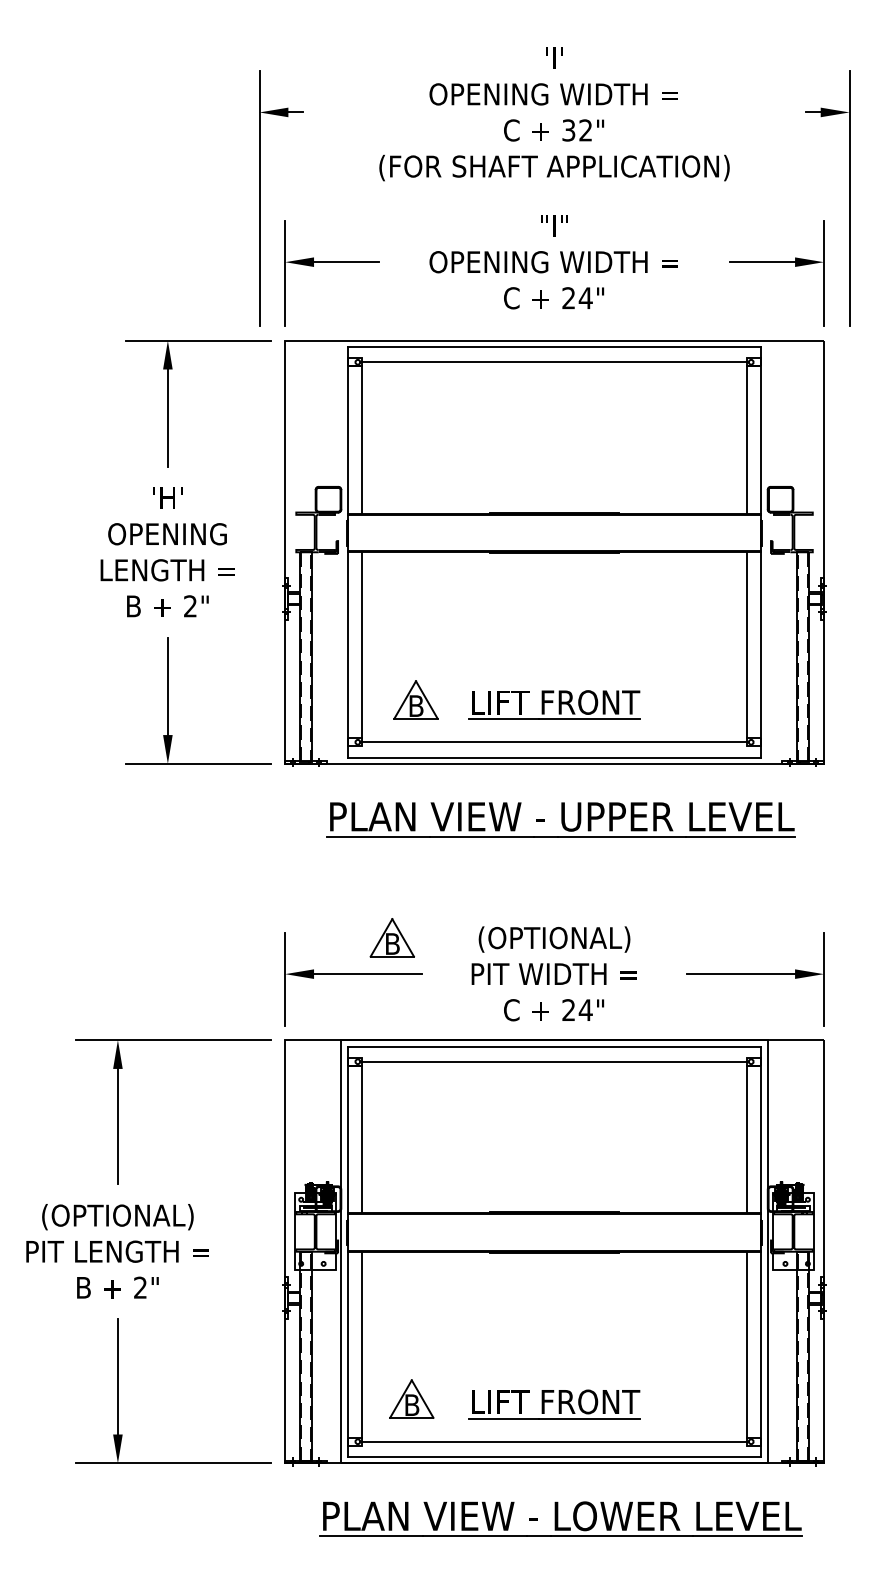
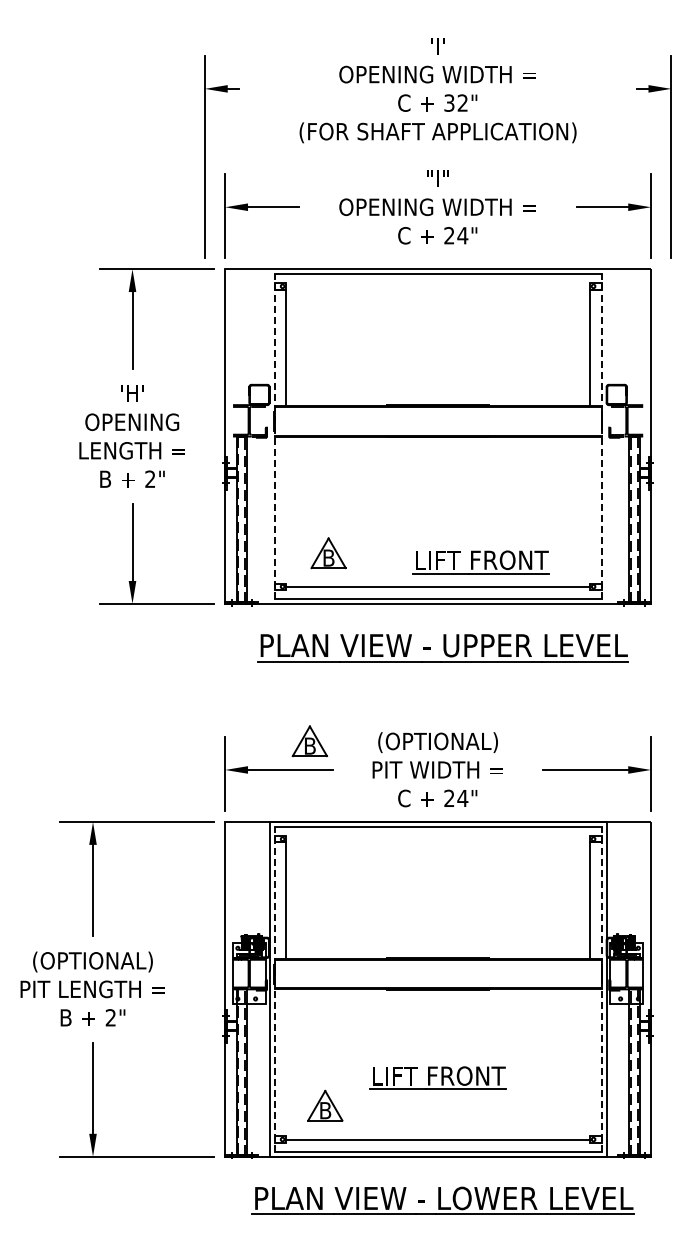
line: (553, 362) -> (437, 286), removed
line: (347, 552) -> (274, 436), solid -> dashed
line: (761, 552) -> (601, 436), solid -> dashed
line: (362, 644) -> (286, 509), removed
line: (747, 644) -> (590, 509), removed
part: (553, 705) -> (480, 562), moved
line: (553, 1062) -> (437, 839), removed
line: (347, 1250) -> (274, 988), solid -> dashed
line: (761, 1250) -> (601, 988), solid -> dashed
line: (362, 1344) -> (286, 1062), removed
line: (747, 1344) -> (590, 1062), removed
part: (553, 1403) -> (437, 1077), moved

